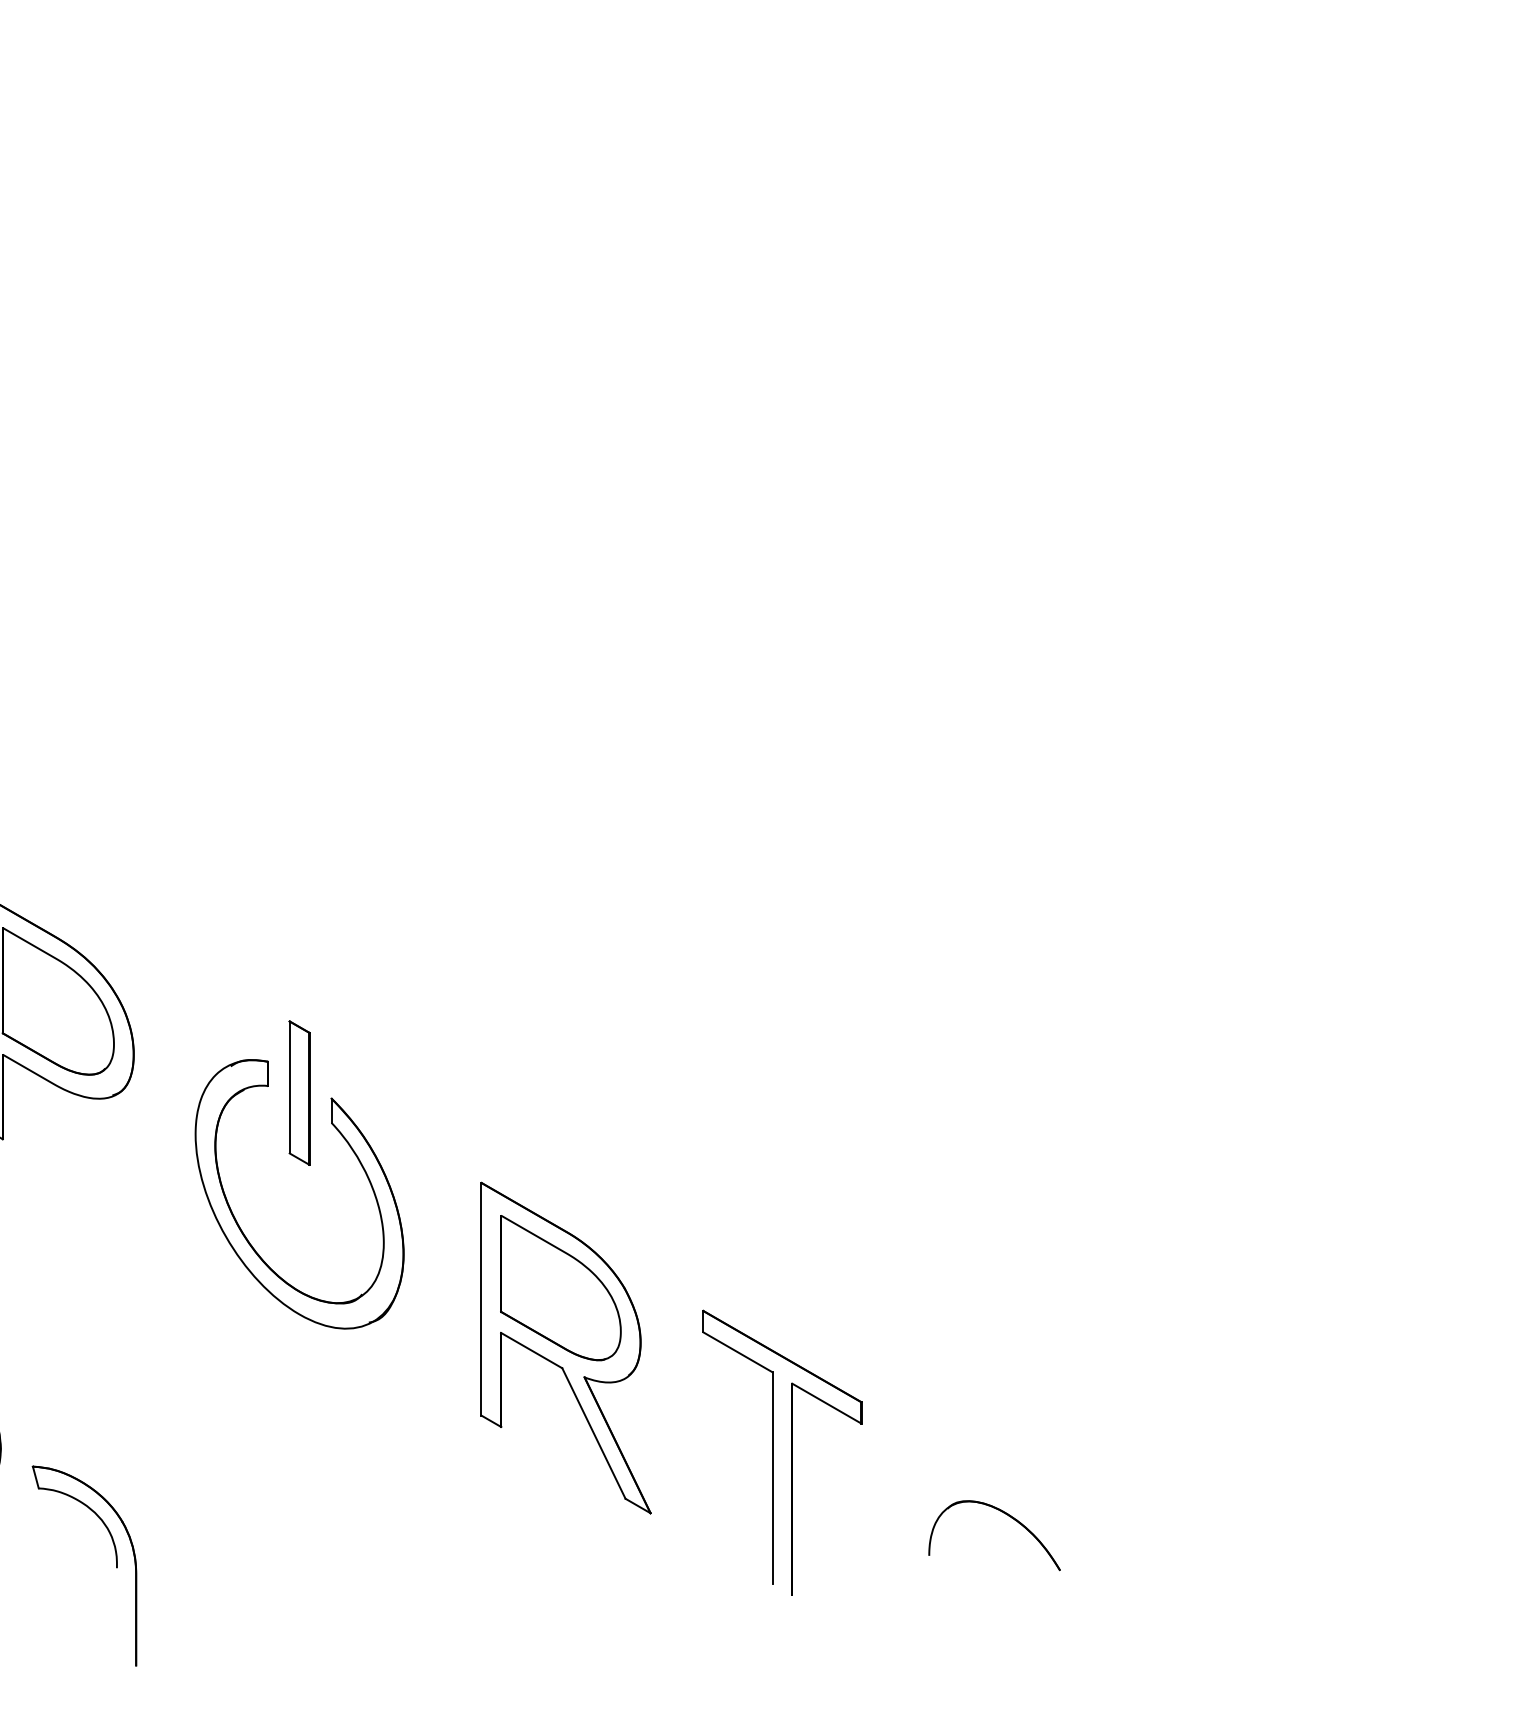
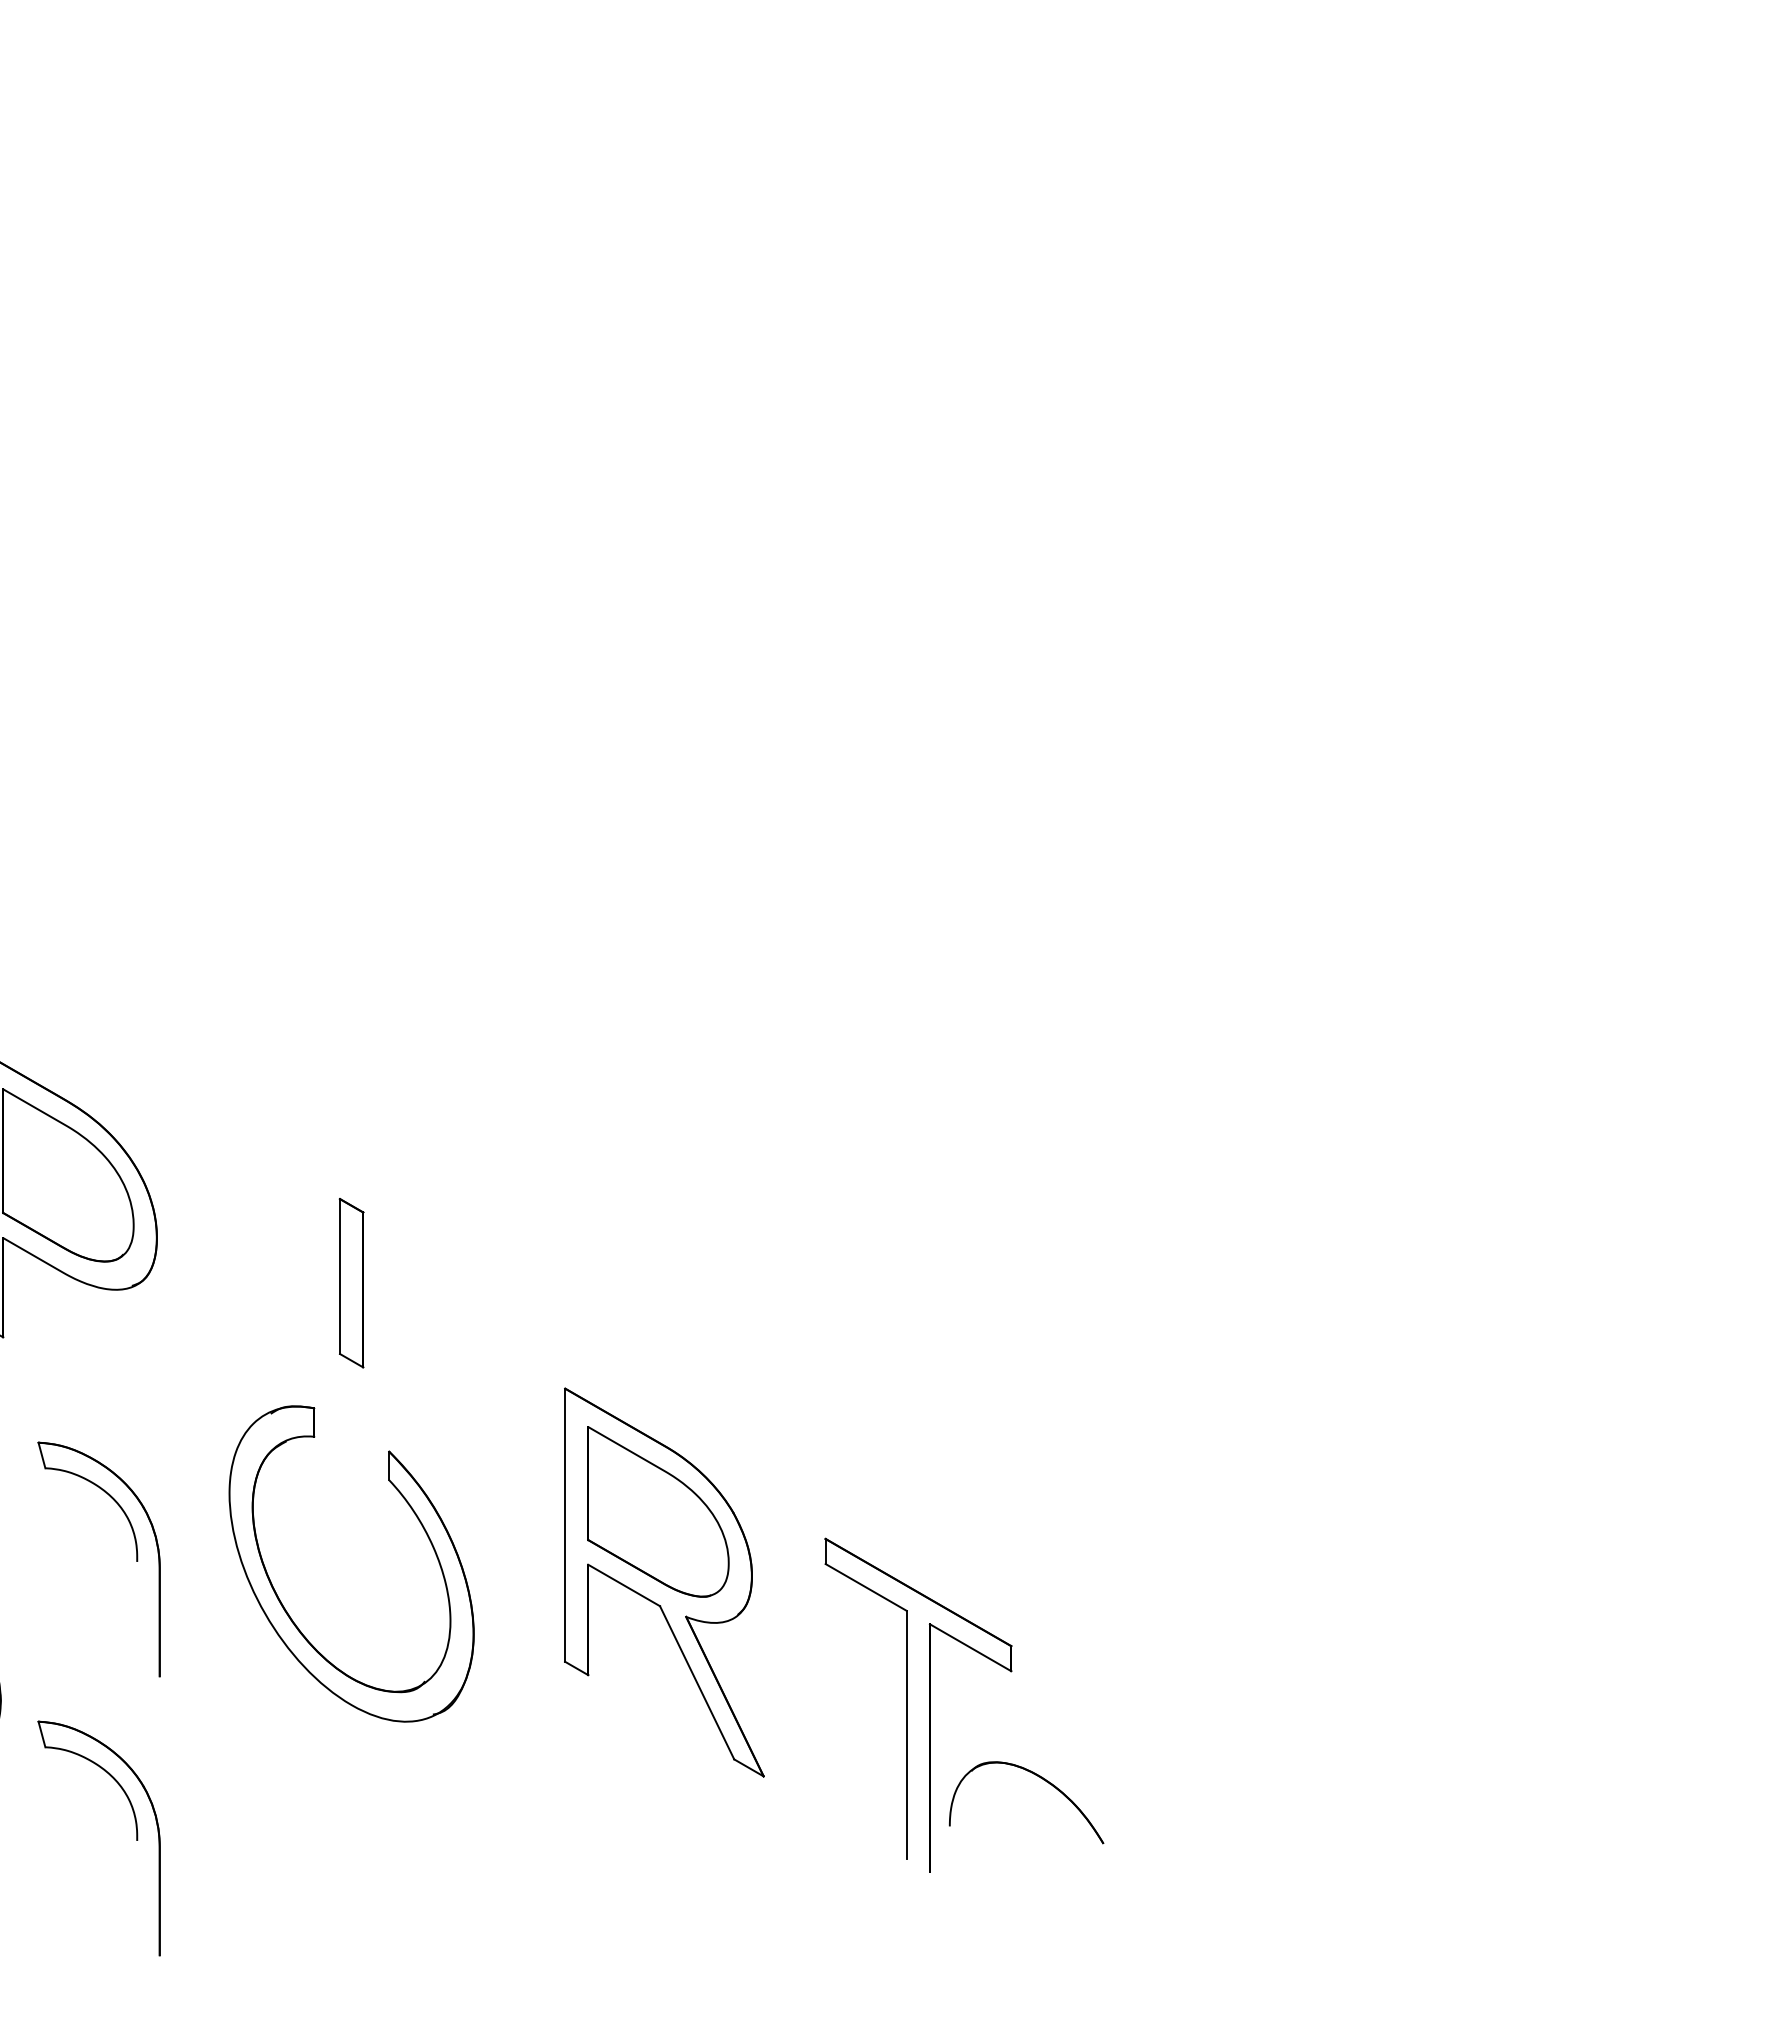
part: (358, 1160) -> (420, 1524), moved
part: (116, 1328) -> (136, 1559), added
part: (1006, 1515) -> (1040, 1778), moved

